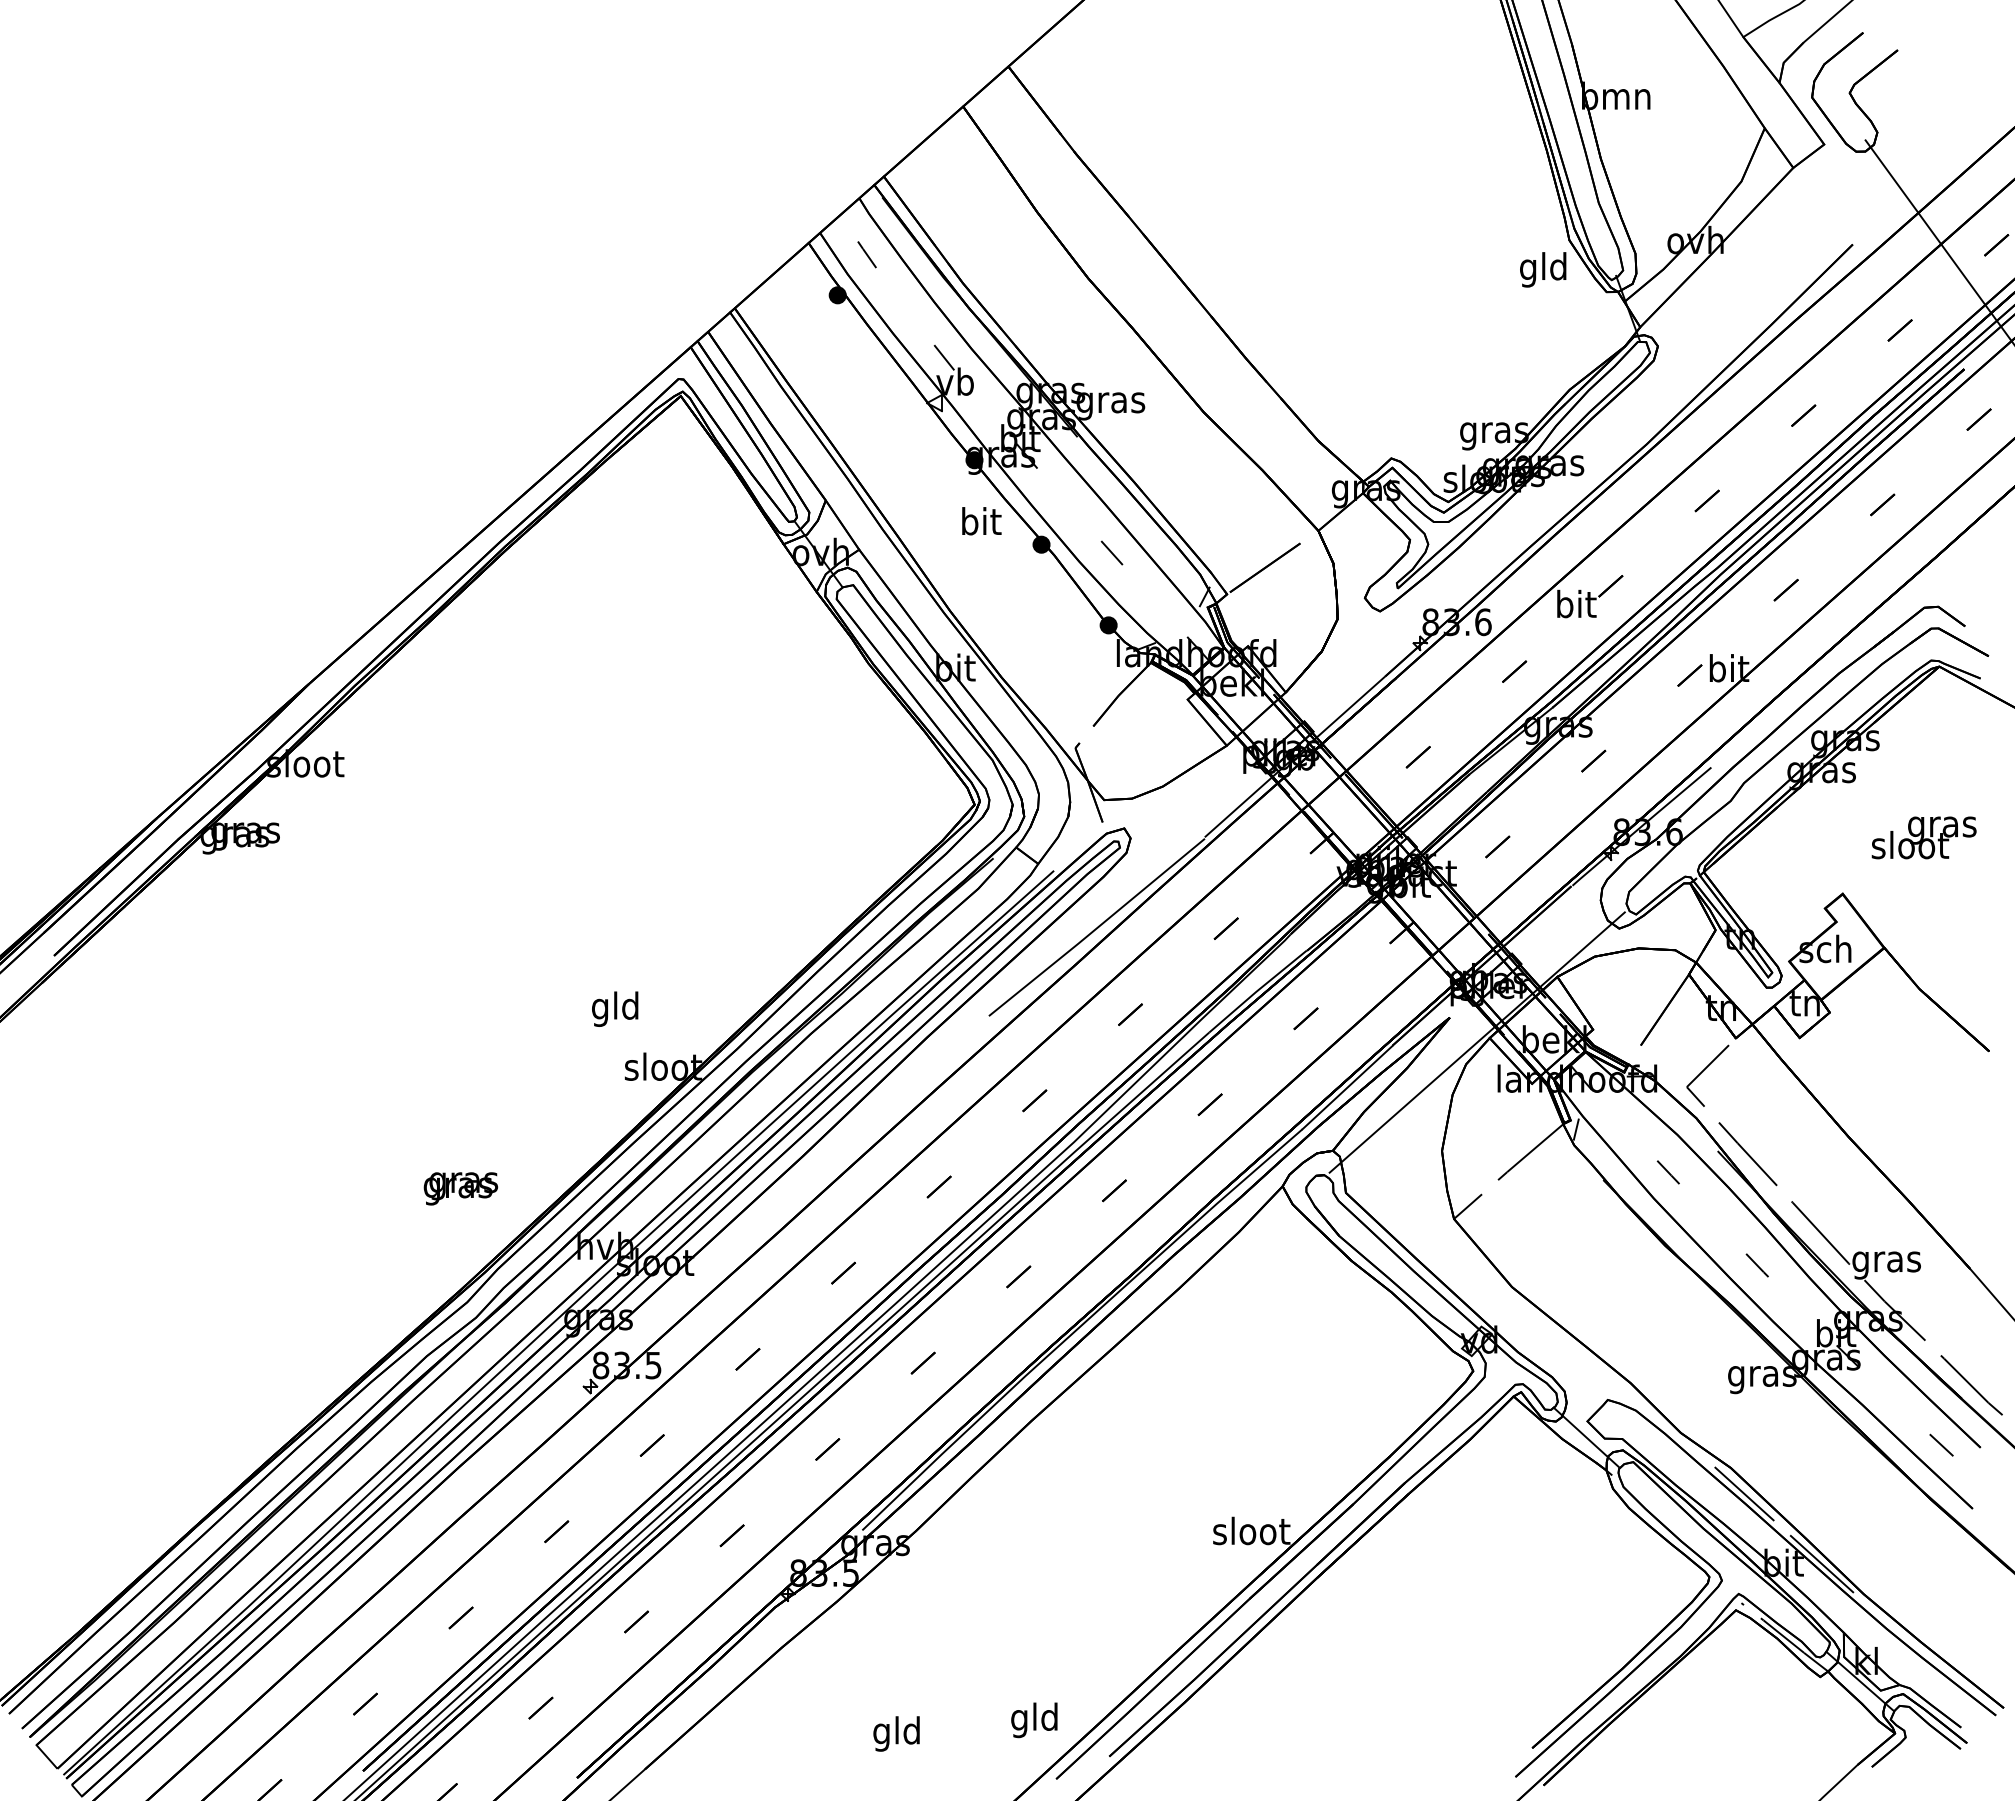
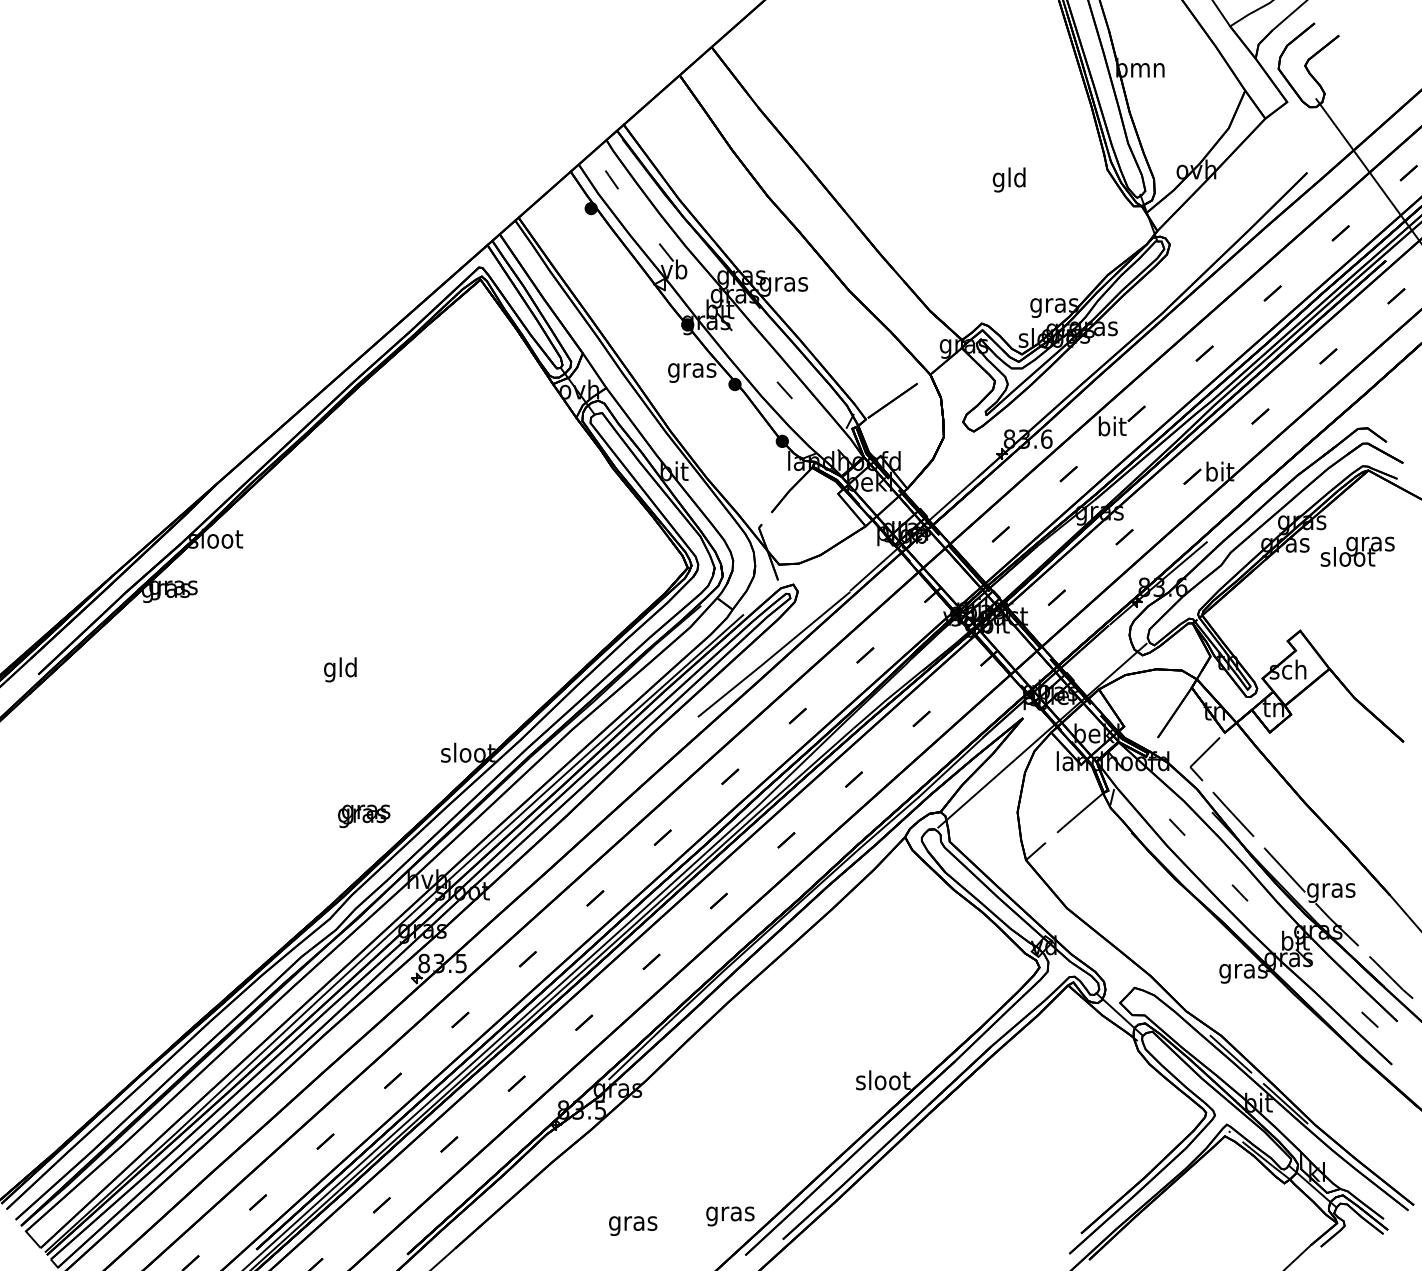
text: (1543, 269) -> (1009, 179), moved
text: (980, 524) -> (691, 370), bit -> gras
text: (1923, 837) -> (1357, 551), moved
text: (615, 1008) -> (340, 669), moved
text: (460, 1188) -> (363, 816), moved
text: (1034, 1720) -> (730, 1214), gld -> gras
text: (897, 1733) -> (633, 1223), gld -> gras

